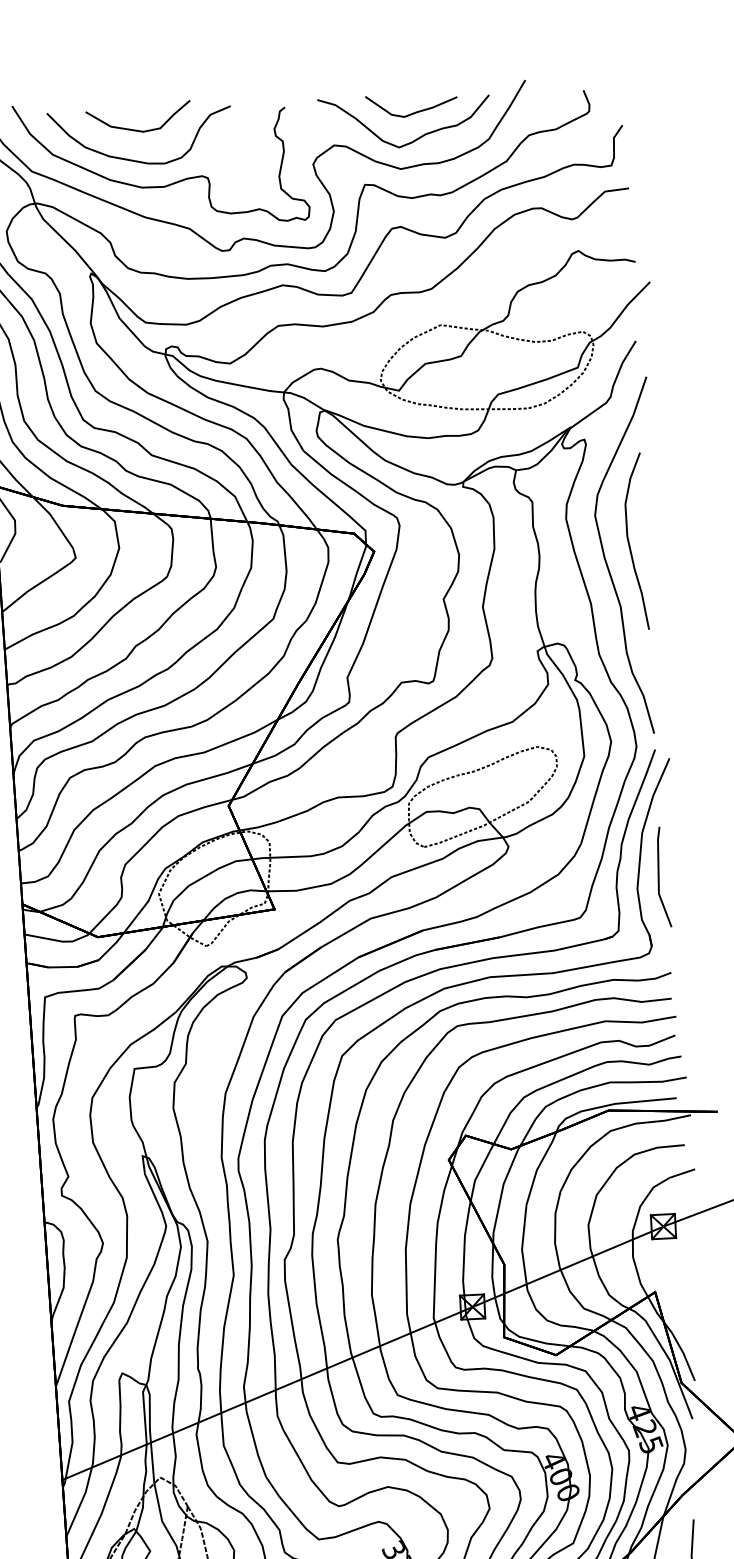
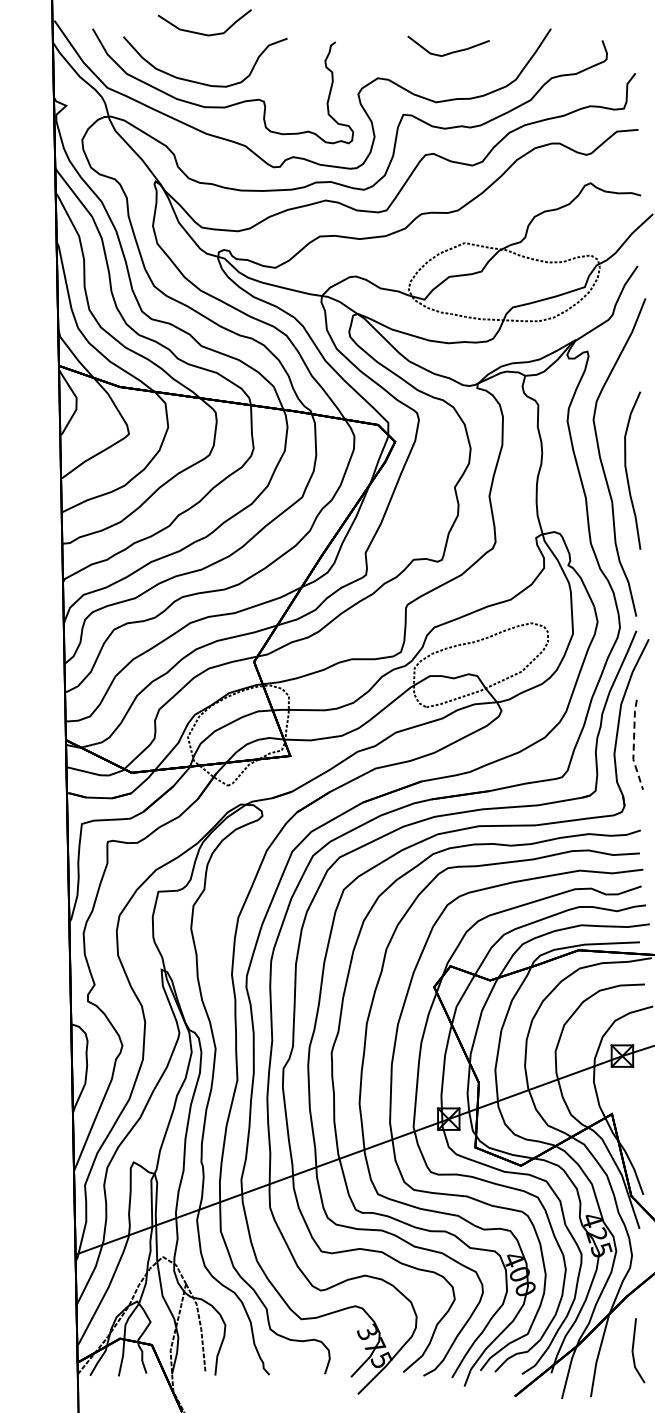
curve: (134, 128) -> (200, 32), moved
curve: (414, 139) -> (449, 76), removed
curve: (630, 542) -> (627, 471), moved
line: (658, 878) -> (633, 745), solid -> dashed

